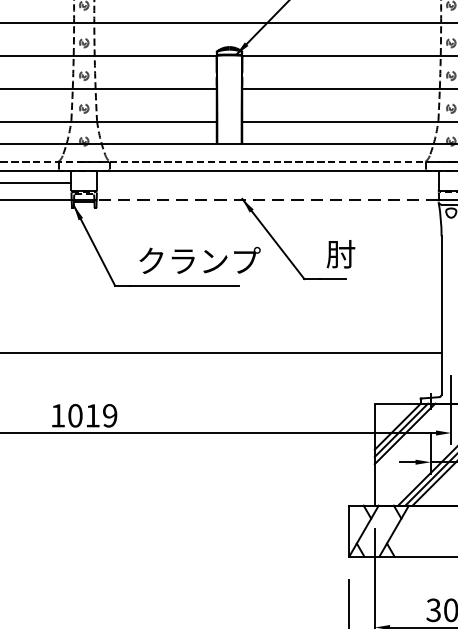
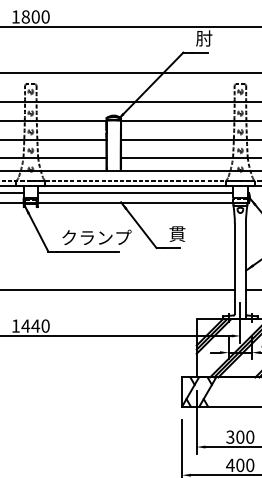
line: (267, 183) -> (135, 193), added
line: (267, 199) -> (135, 202), dashed -> solid
text: (341, 253) -> (177, 233), 肘 -> 貫
text: (92, 414) -> (35, 325), 1019 -> 1440

